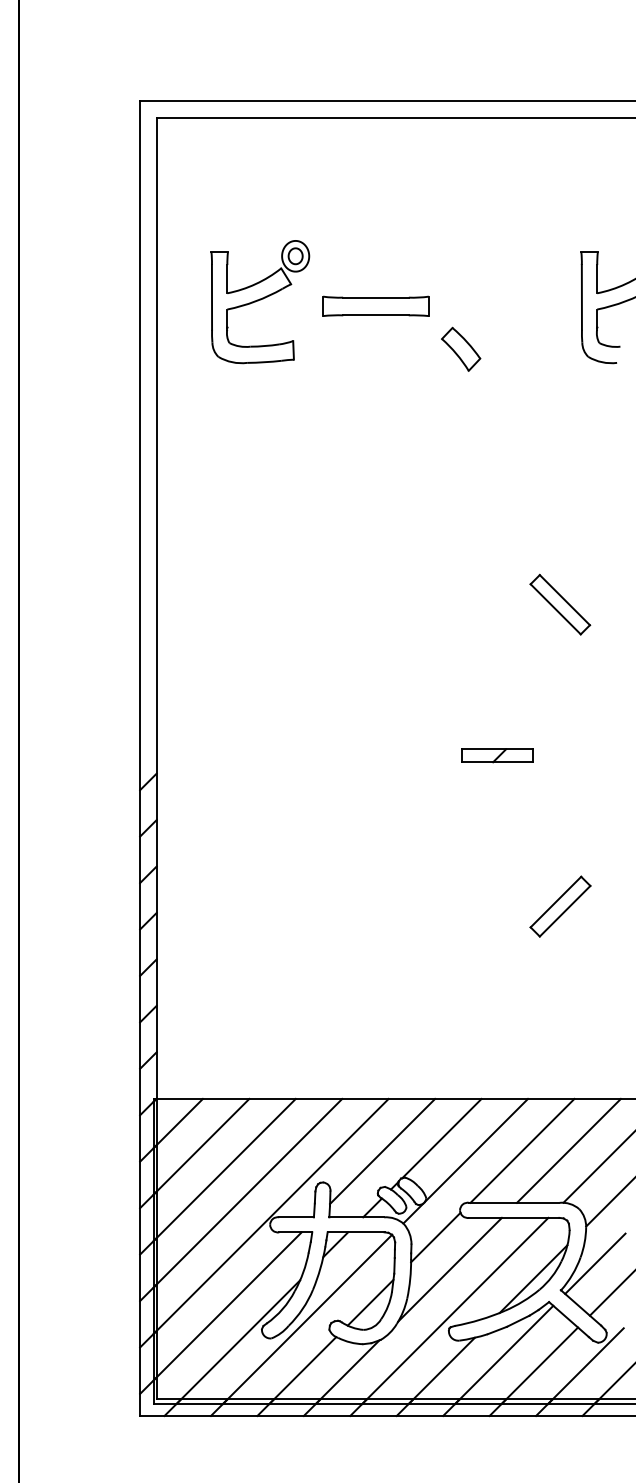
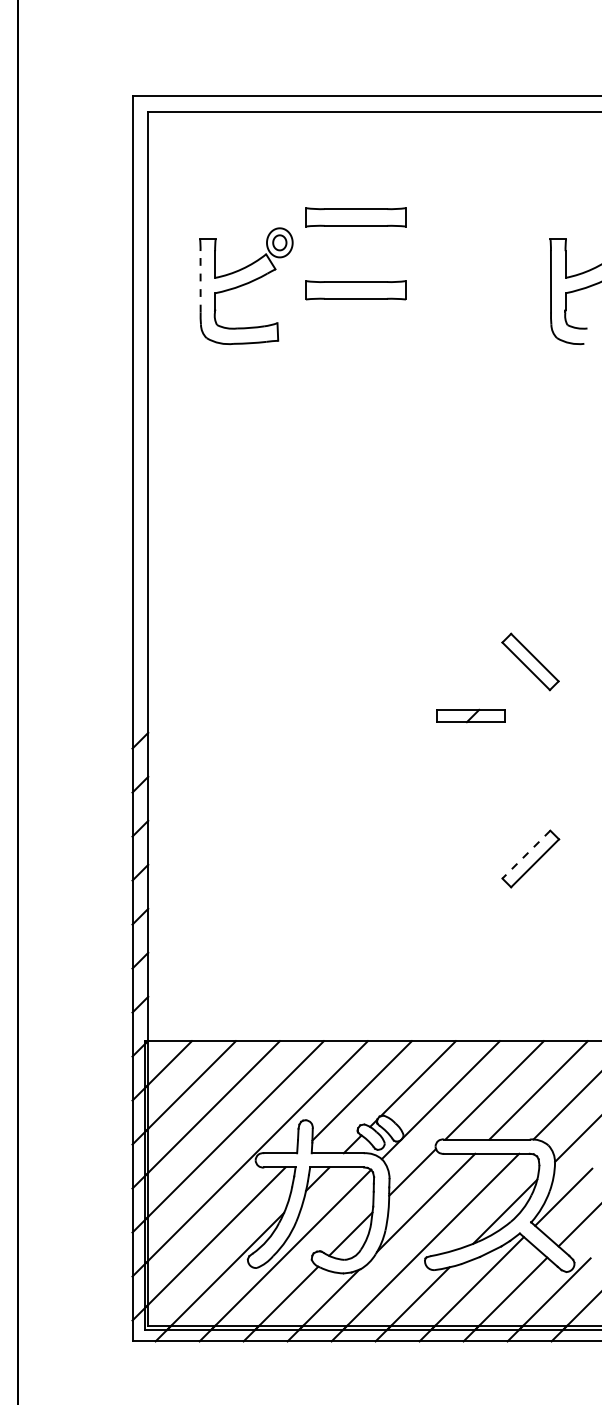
part: (375, 228) -> (355, 216), added
line: (212, 296) -> (201, 280), solid -> dashed
part: (461, 348) -> (436, 330), removed
part: (560, 604) -> (530, 661), moved
line: (555, 902) -> (525, 855), solid -> dashed

